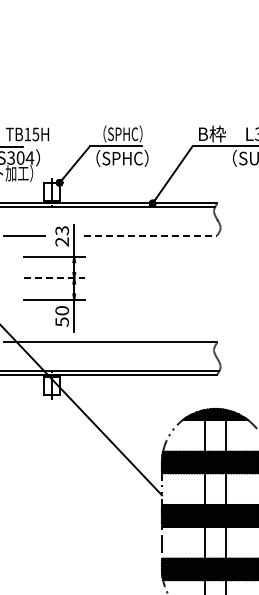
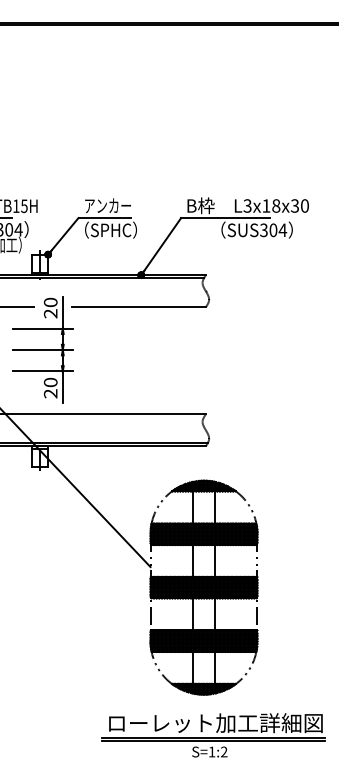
text: (118, 133) -> (107, 205), （SPHC） -> アンカー
text: (61, 230) -> (50, 302), 23 -> 20
line: (150, 235) -> (139, 307), dashed -> solid
line: (54, 278) -> (43, 350), dashed -> solid
text: (61, 321) -> (50, 393), 50 -> 20

